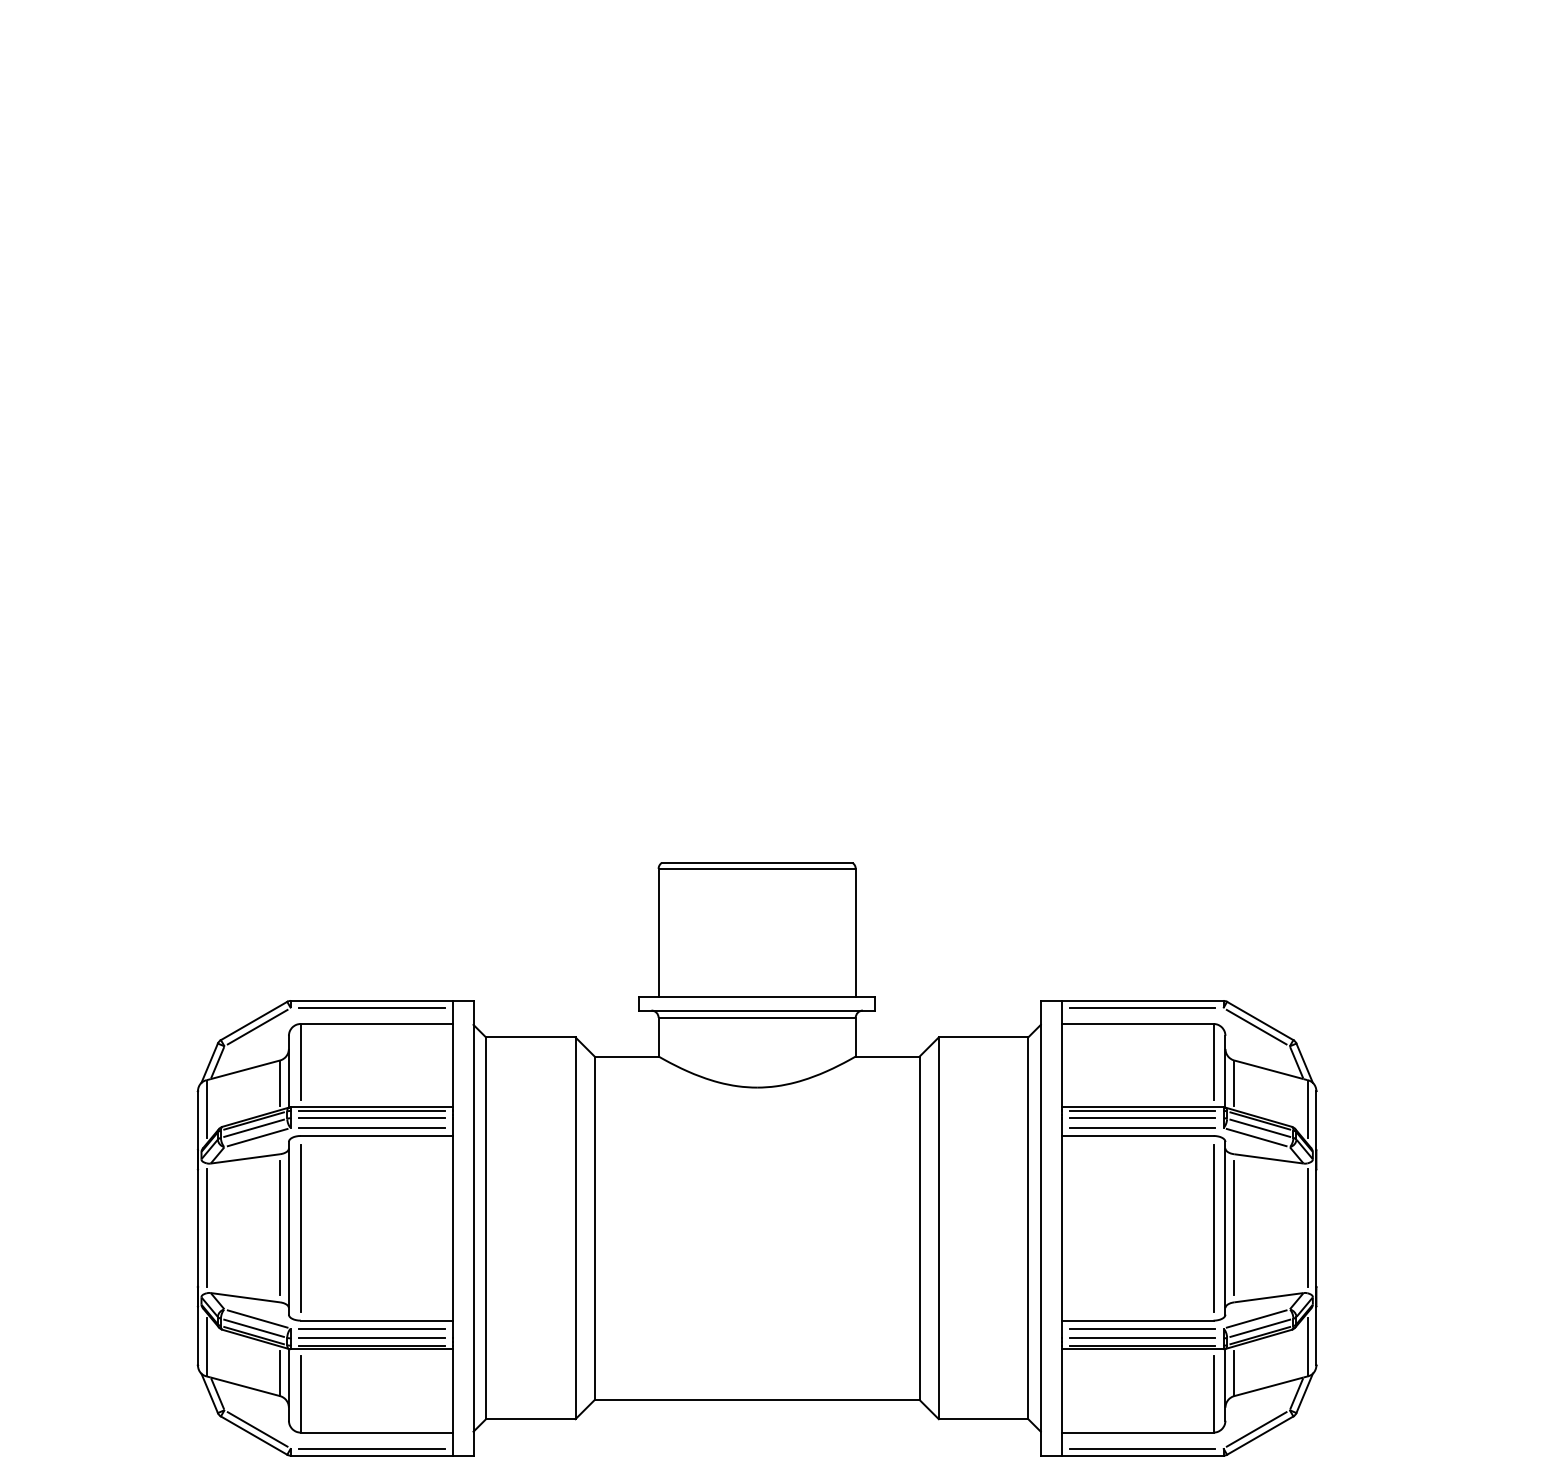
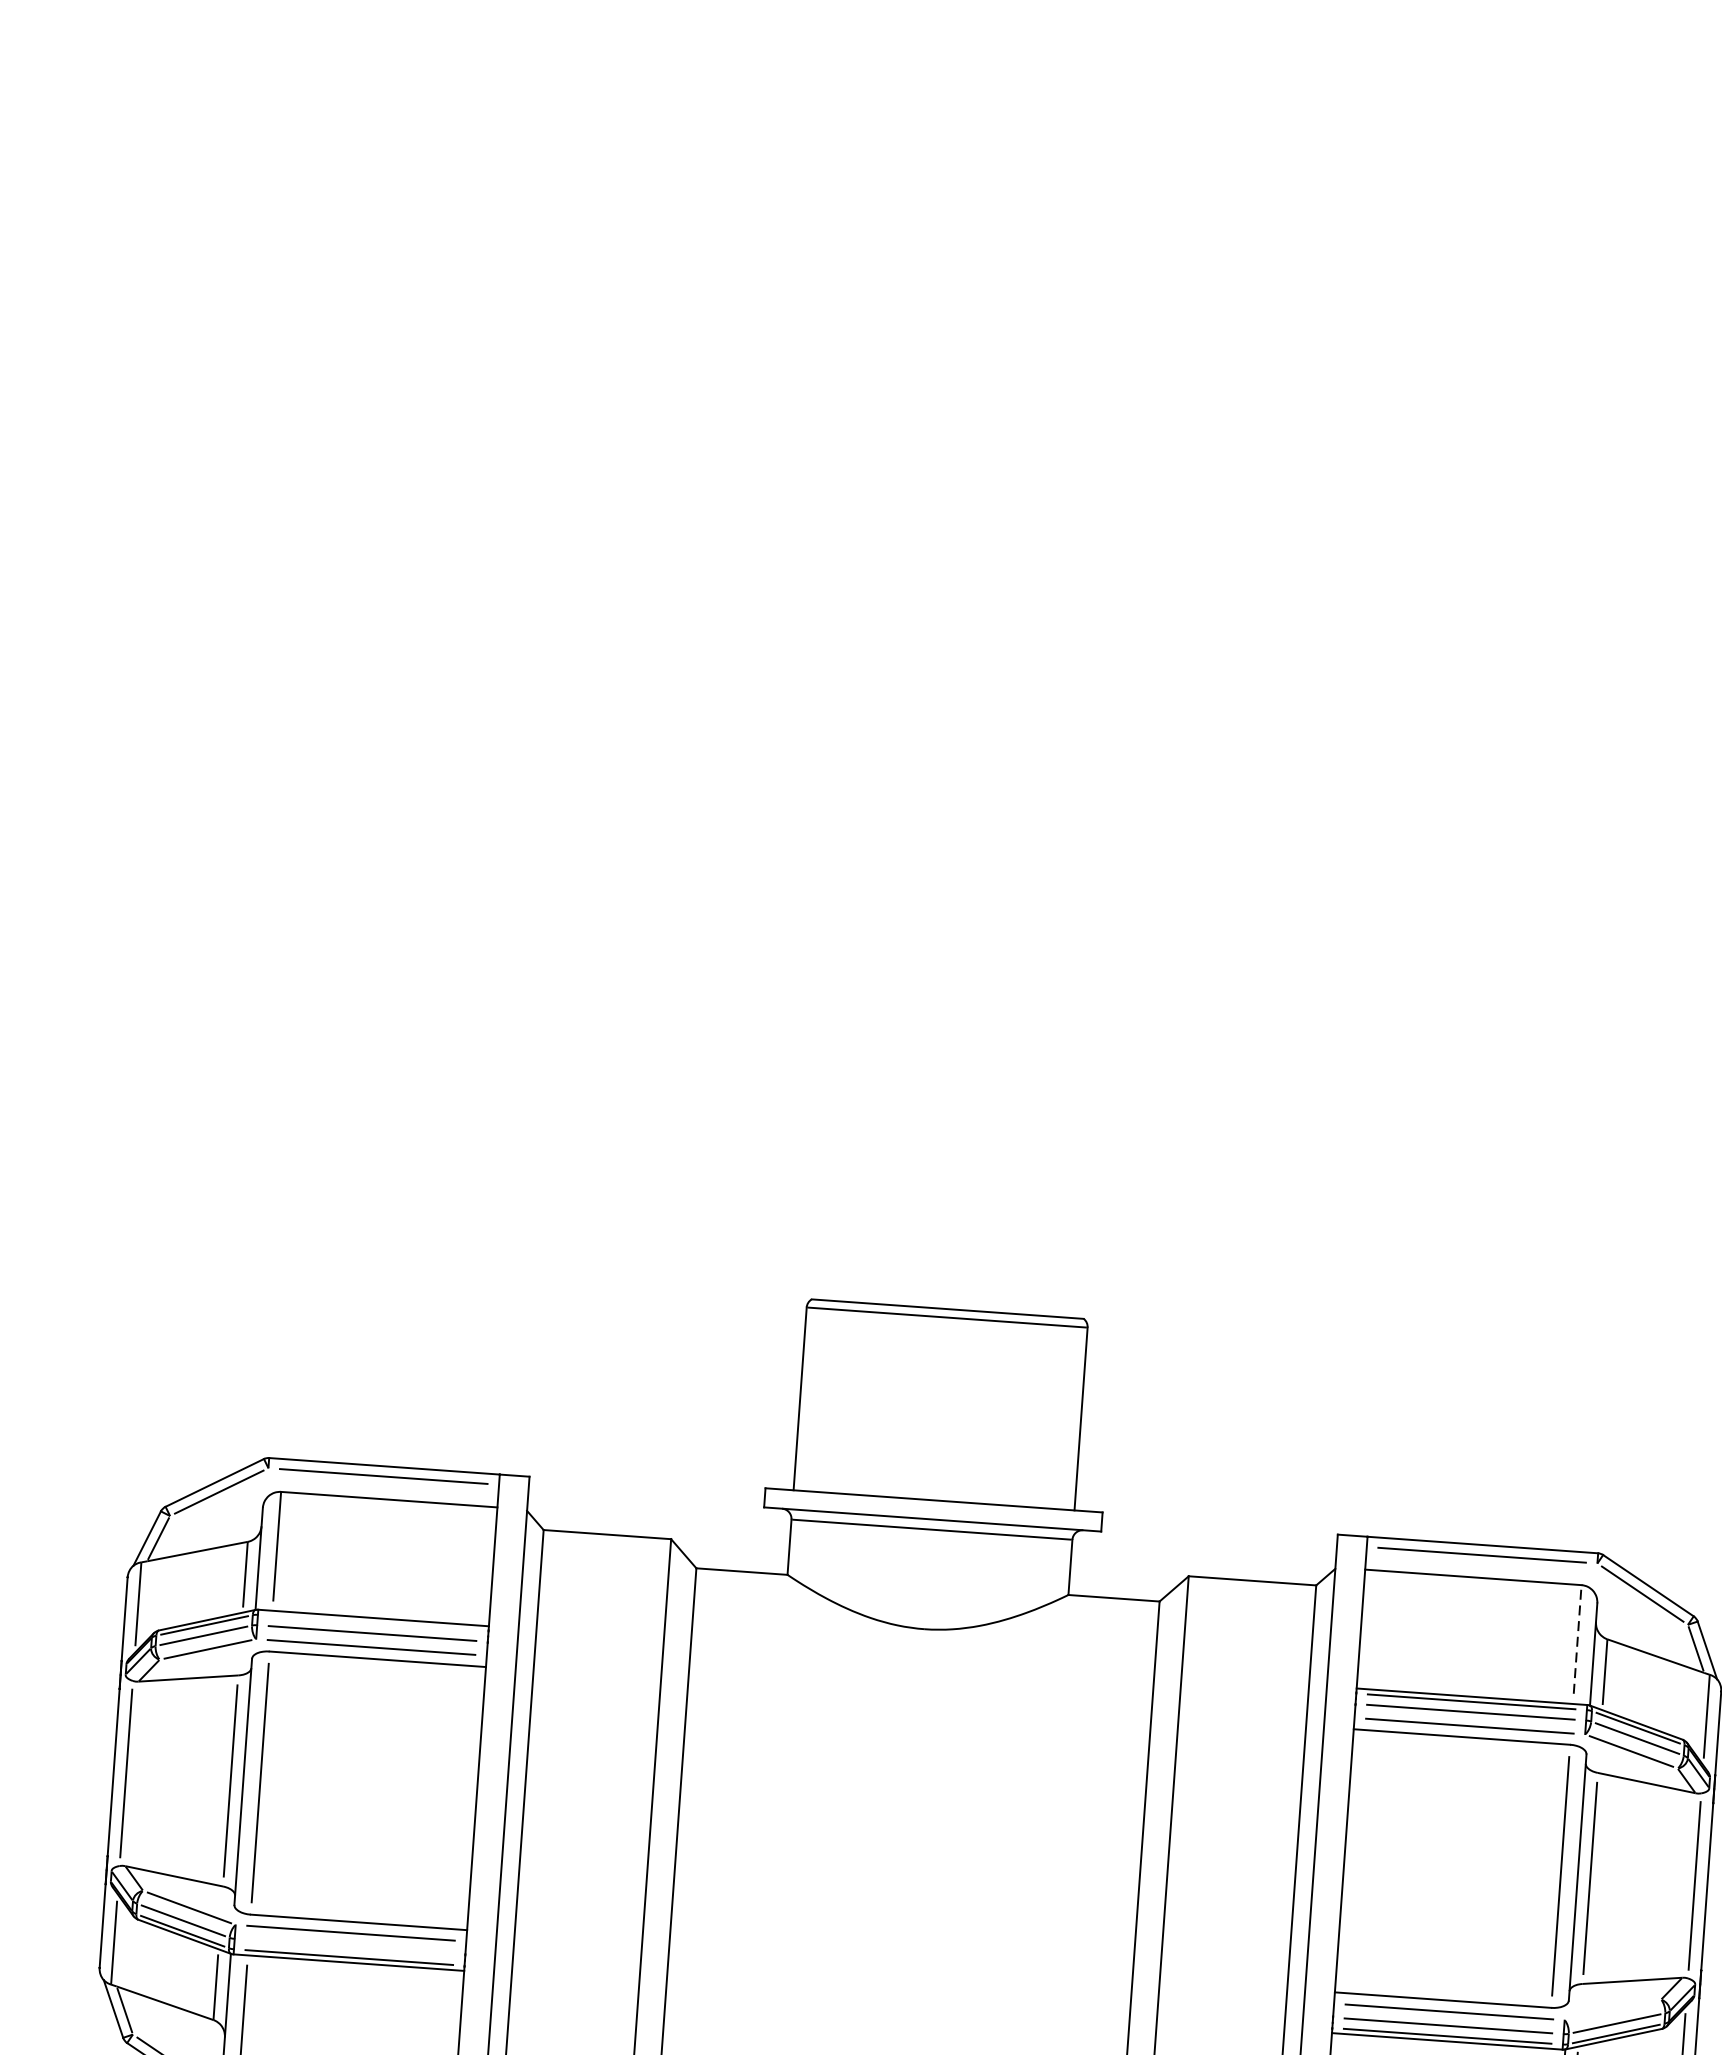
line: (1213, 1062) -> (1577, 1640), solid -> dashed
line: (371, 1110) -> (372, 1622), removed
line: (1256, 1318) -> (1612, 2009), removed
line: (371, 1338) -> (349, 1947), removed

